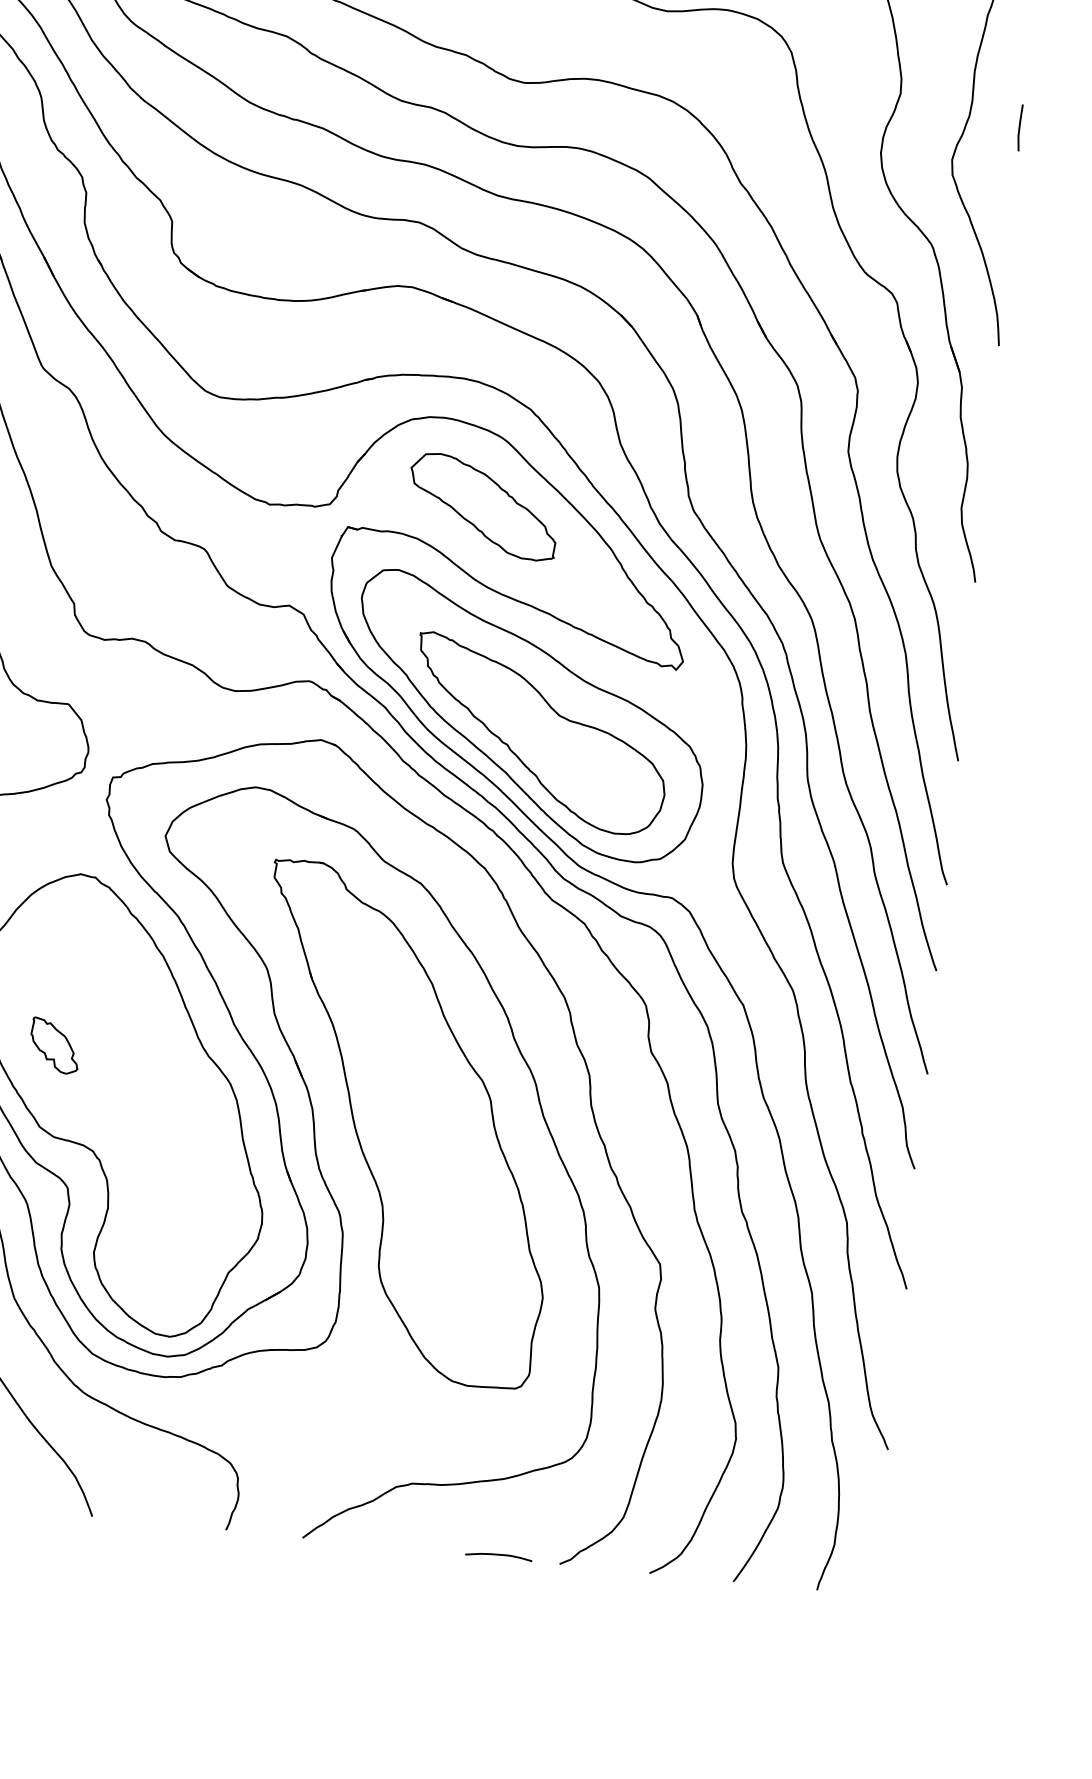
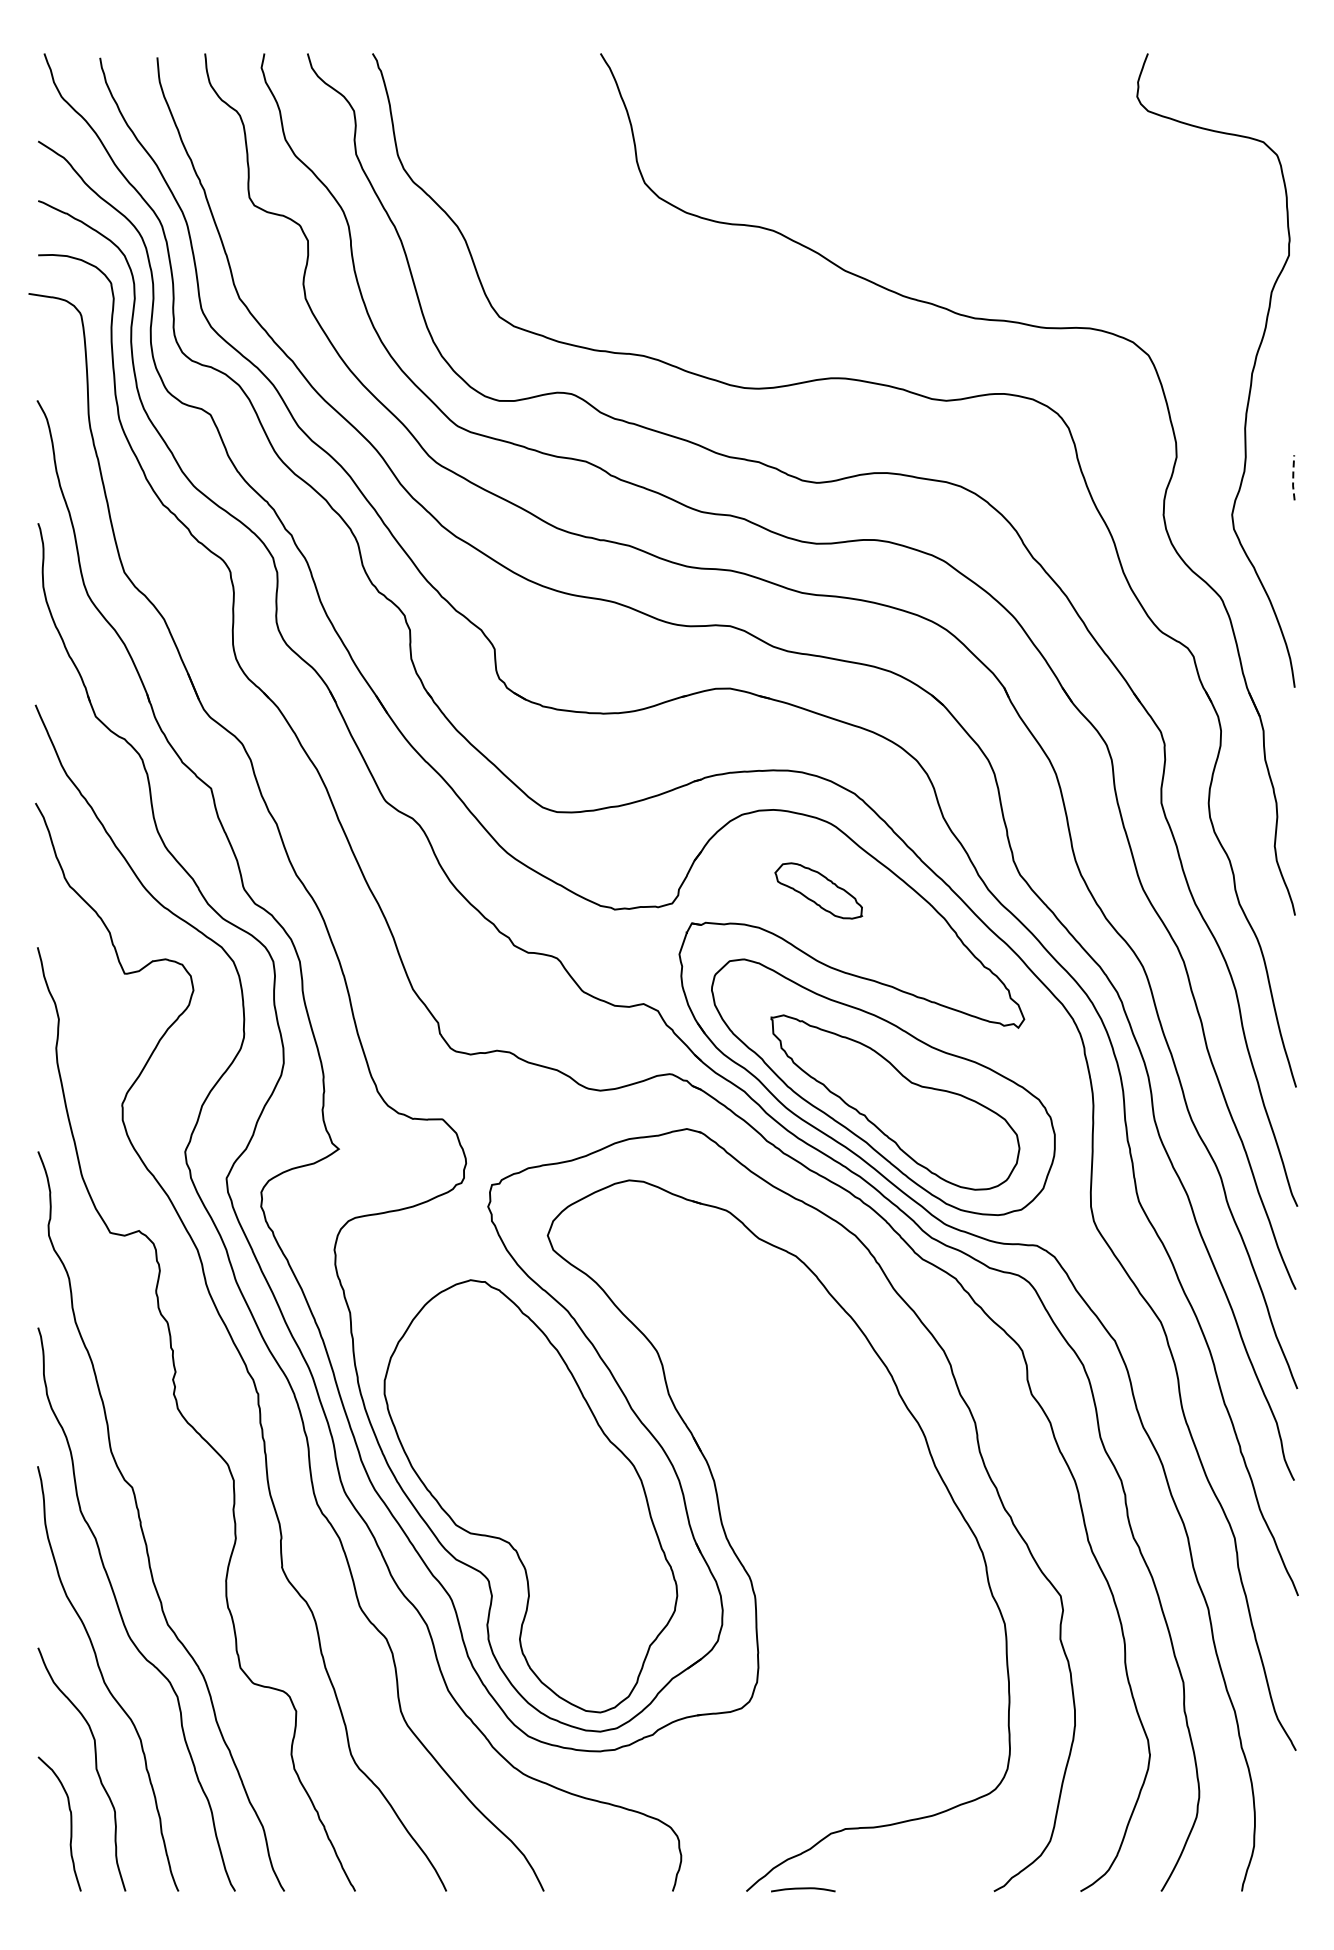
line: (1019, 127) -> (1293, 477), solid -> dashed
part: (483, 506) -> (818, 890), size x0.6
part: (54, 1046) -> (462, 1446), removed
part: (403, 1124) -> (802, 1487), removed
curve: (499, 1555) -> (803, 1889), moved

